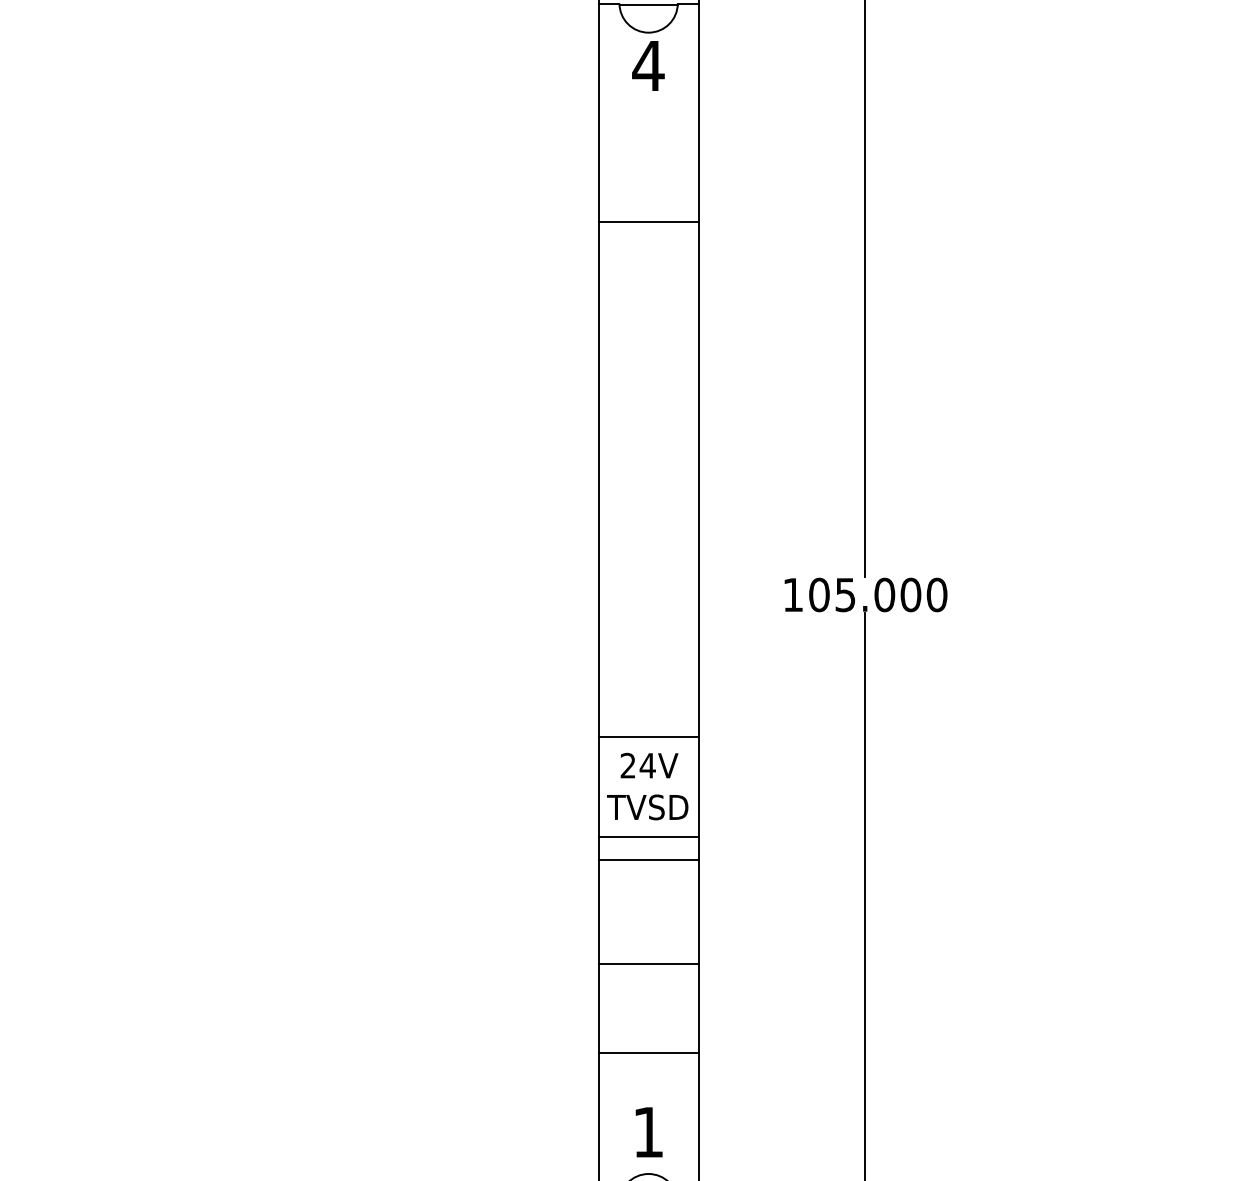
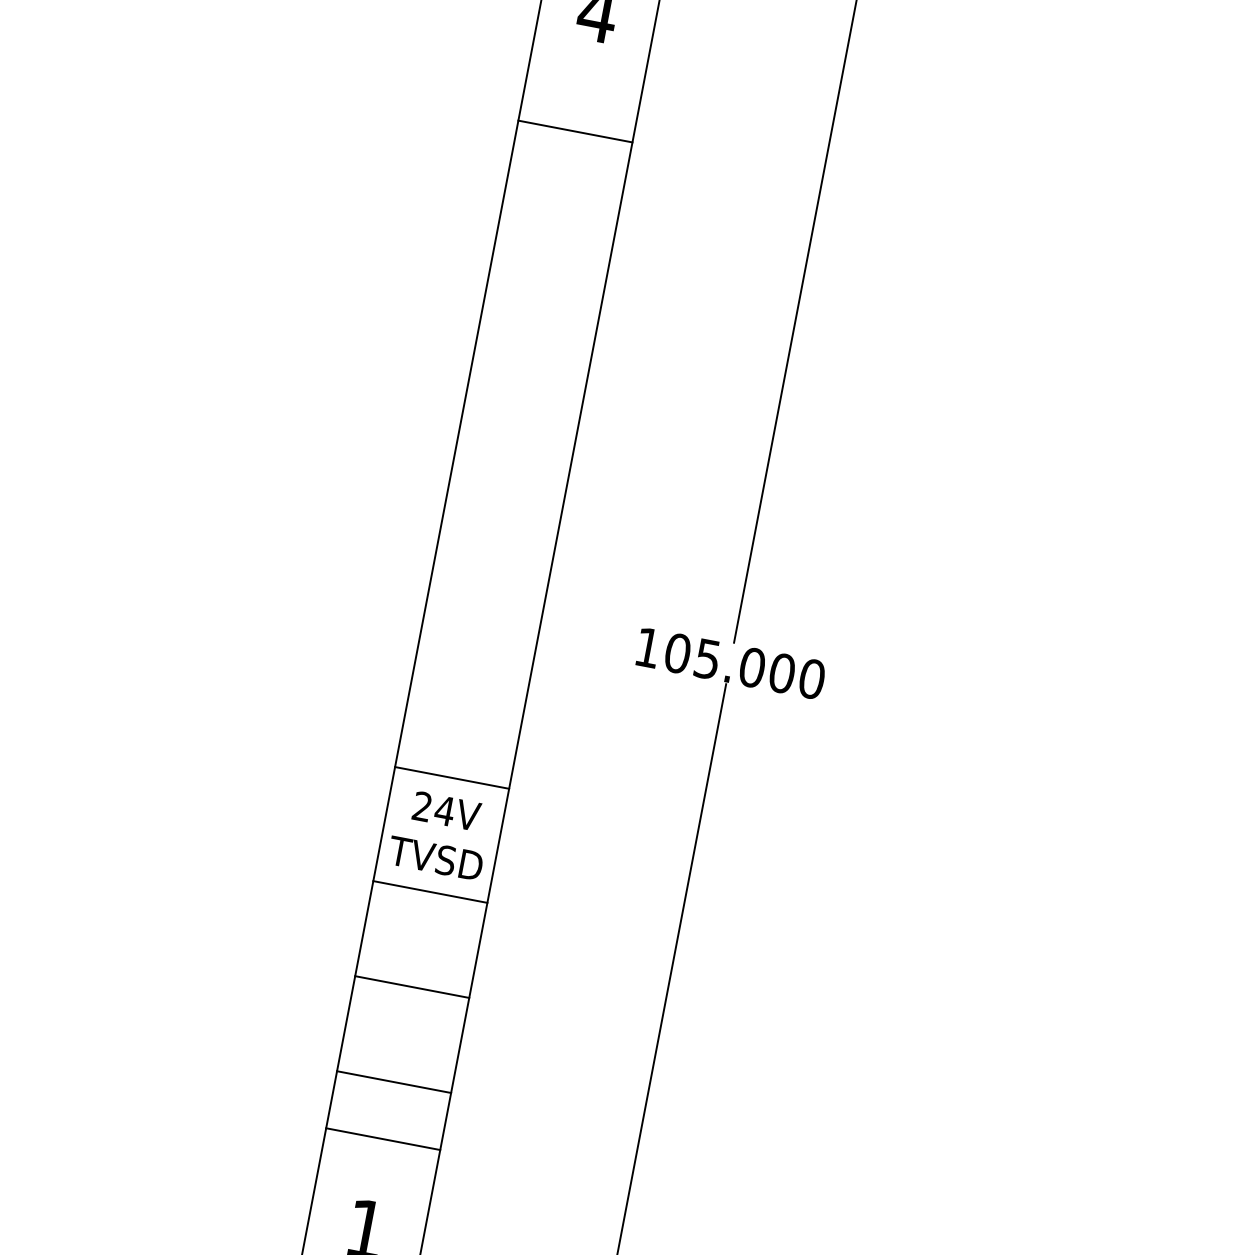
line: (648, 222) -> (575, 131), moved
line: (648, 859) -> (412, 986), moved
line: (648, 964) -> (393, 1082), moved

